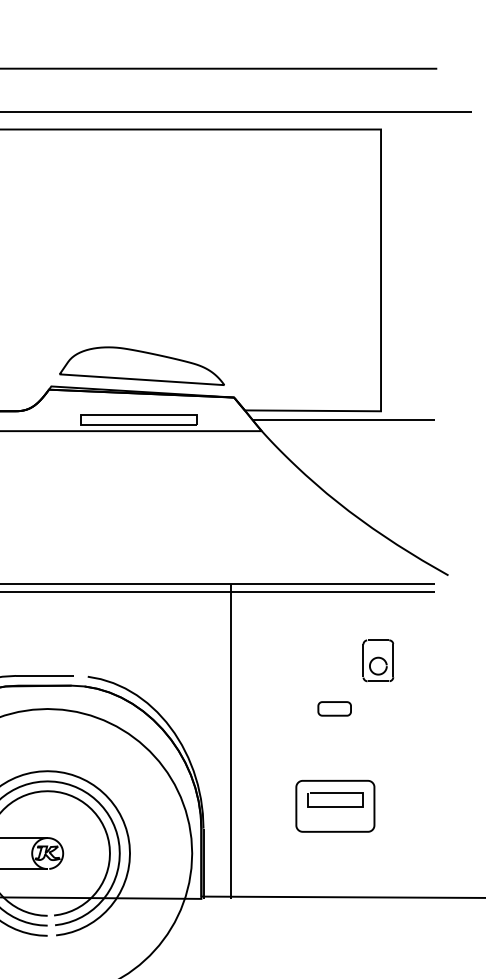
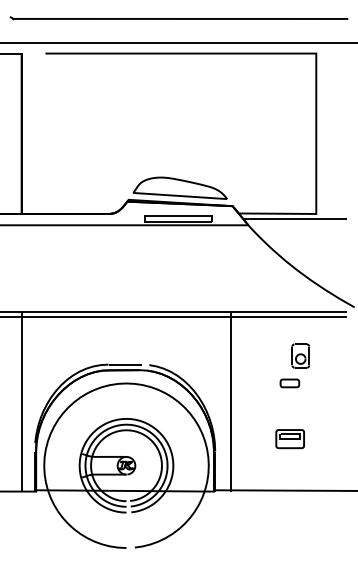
part: (377, 659) -> (300, 355), moved
part: (333, 807) -> (289, 439), size x0.62

